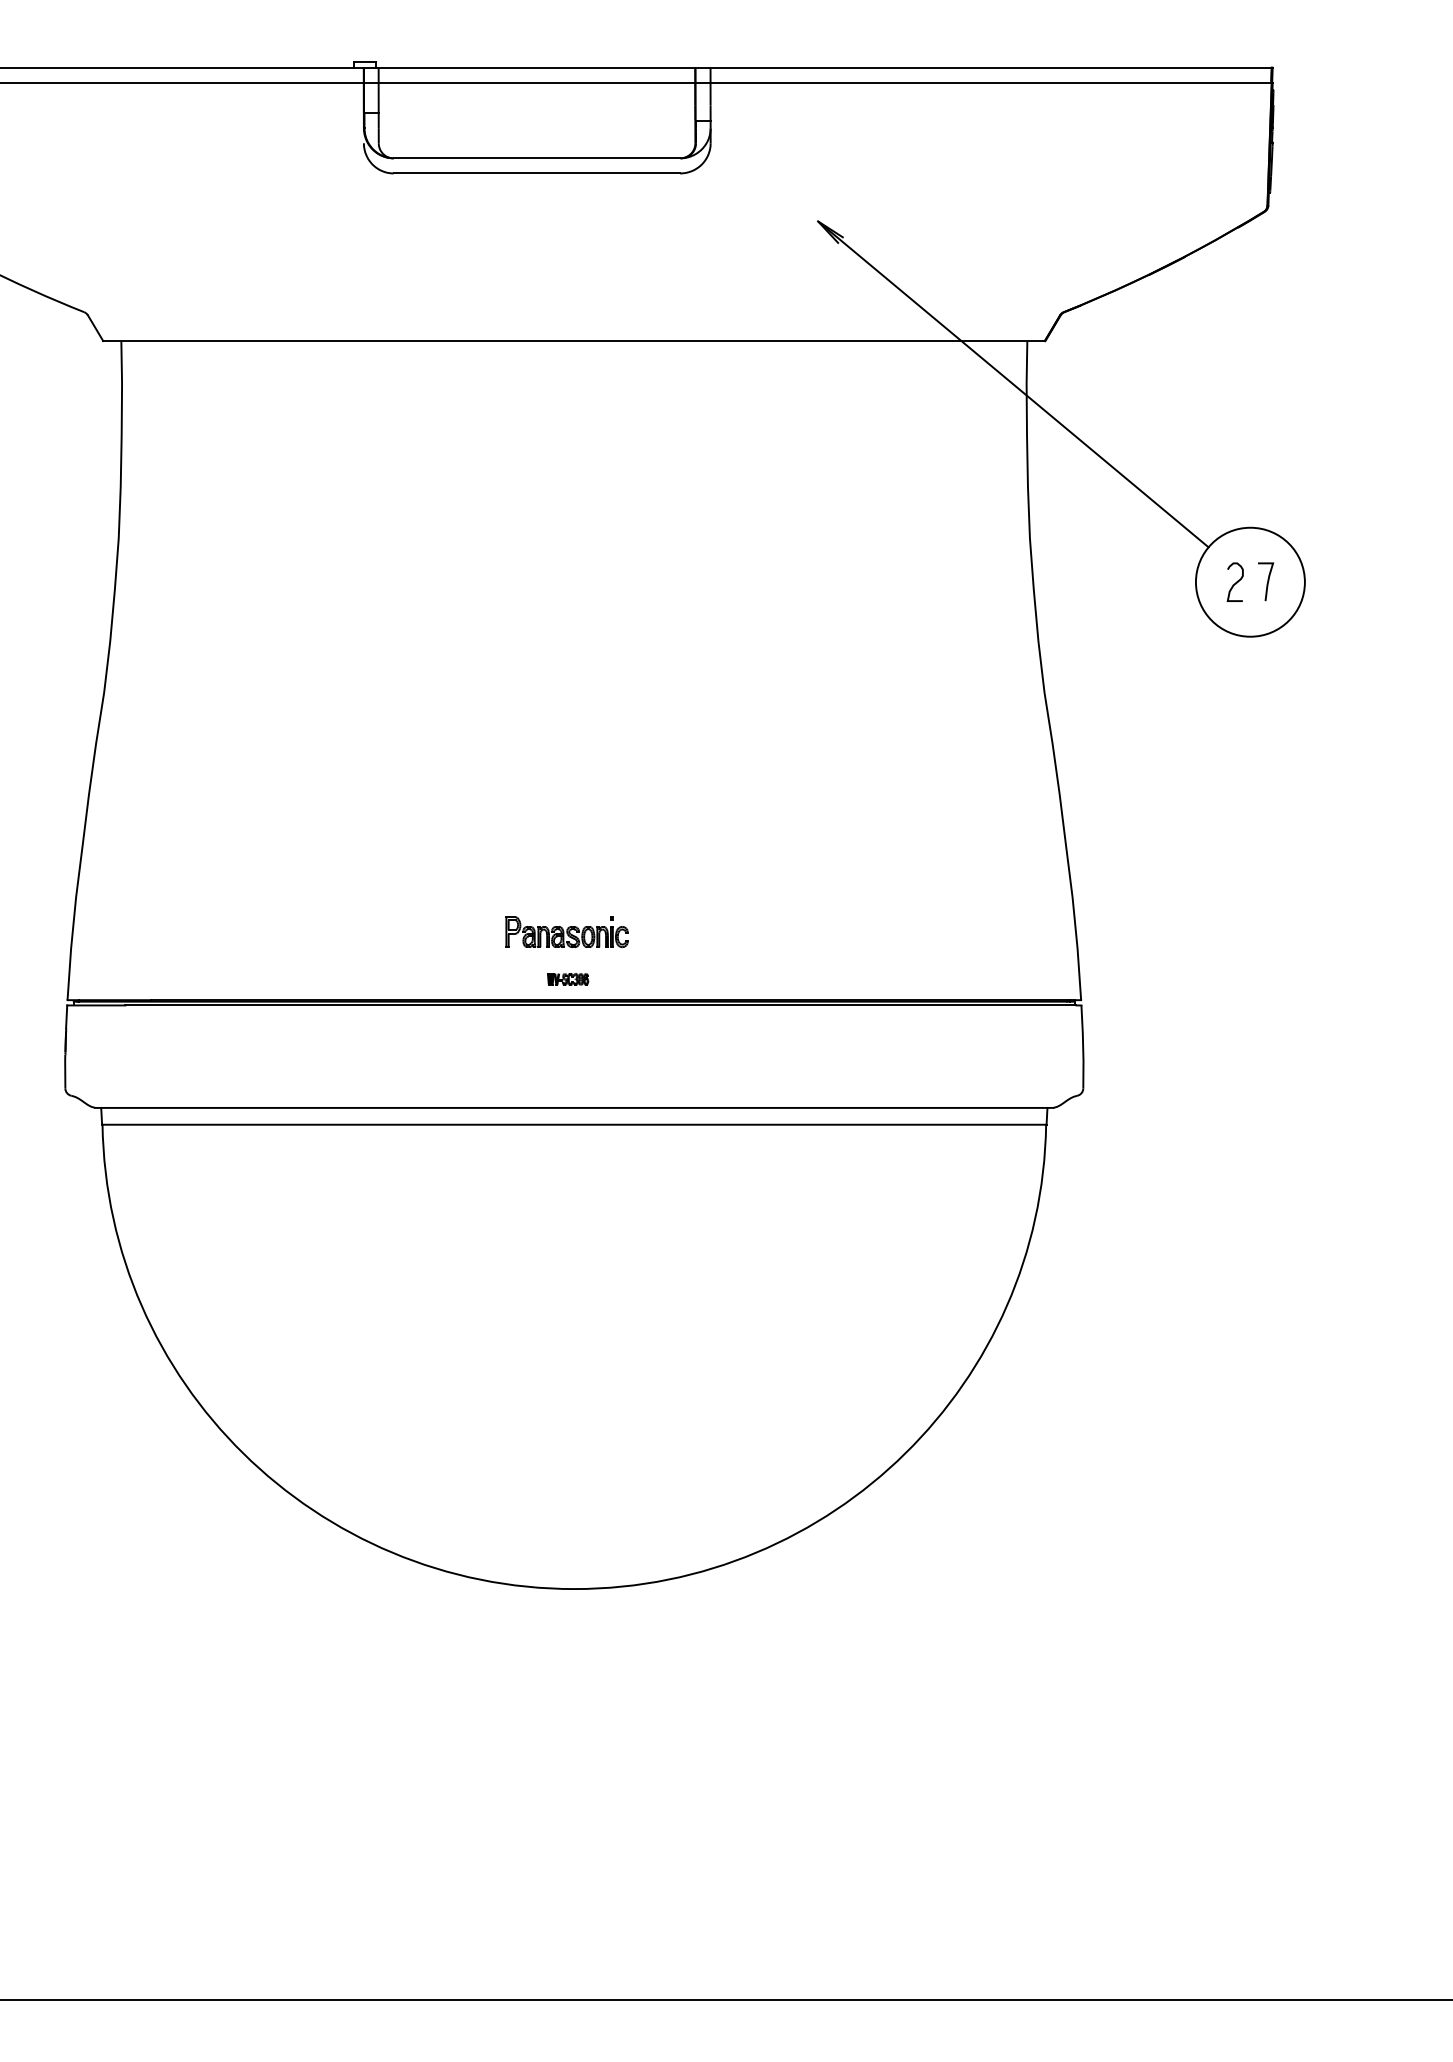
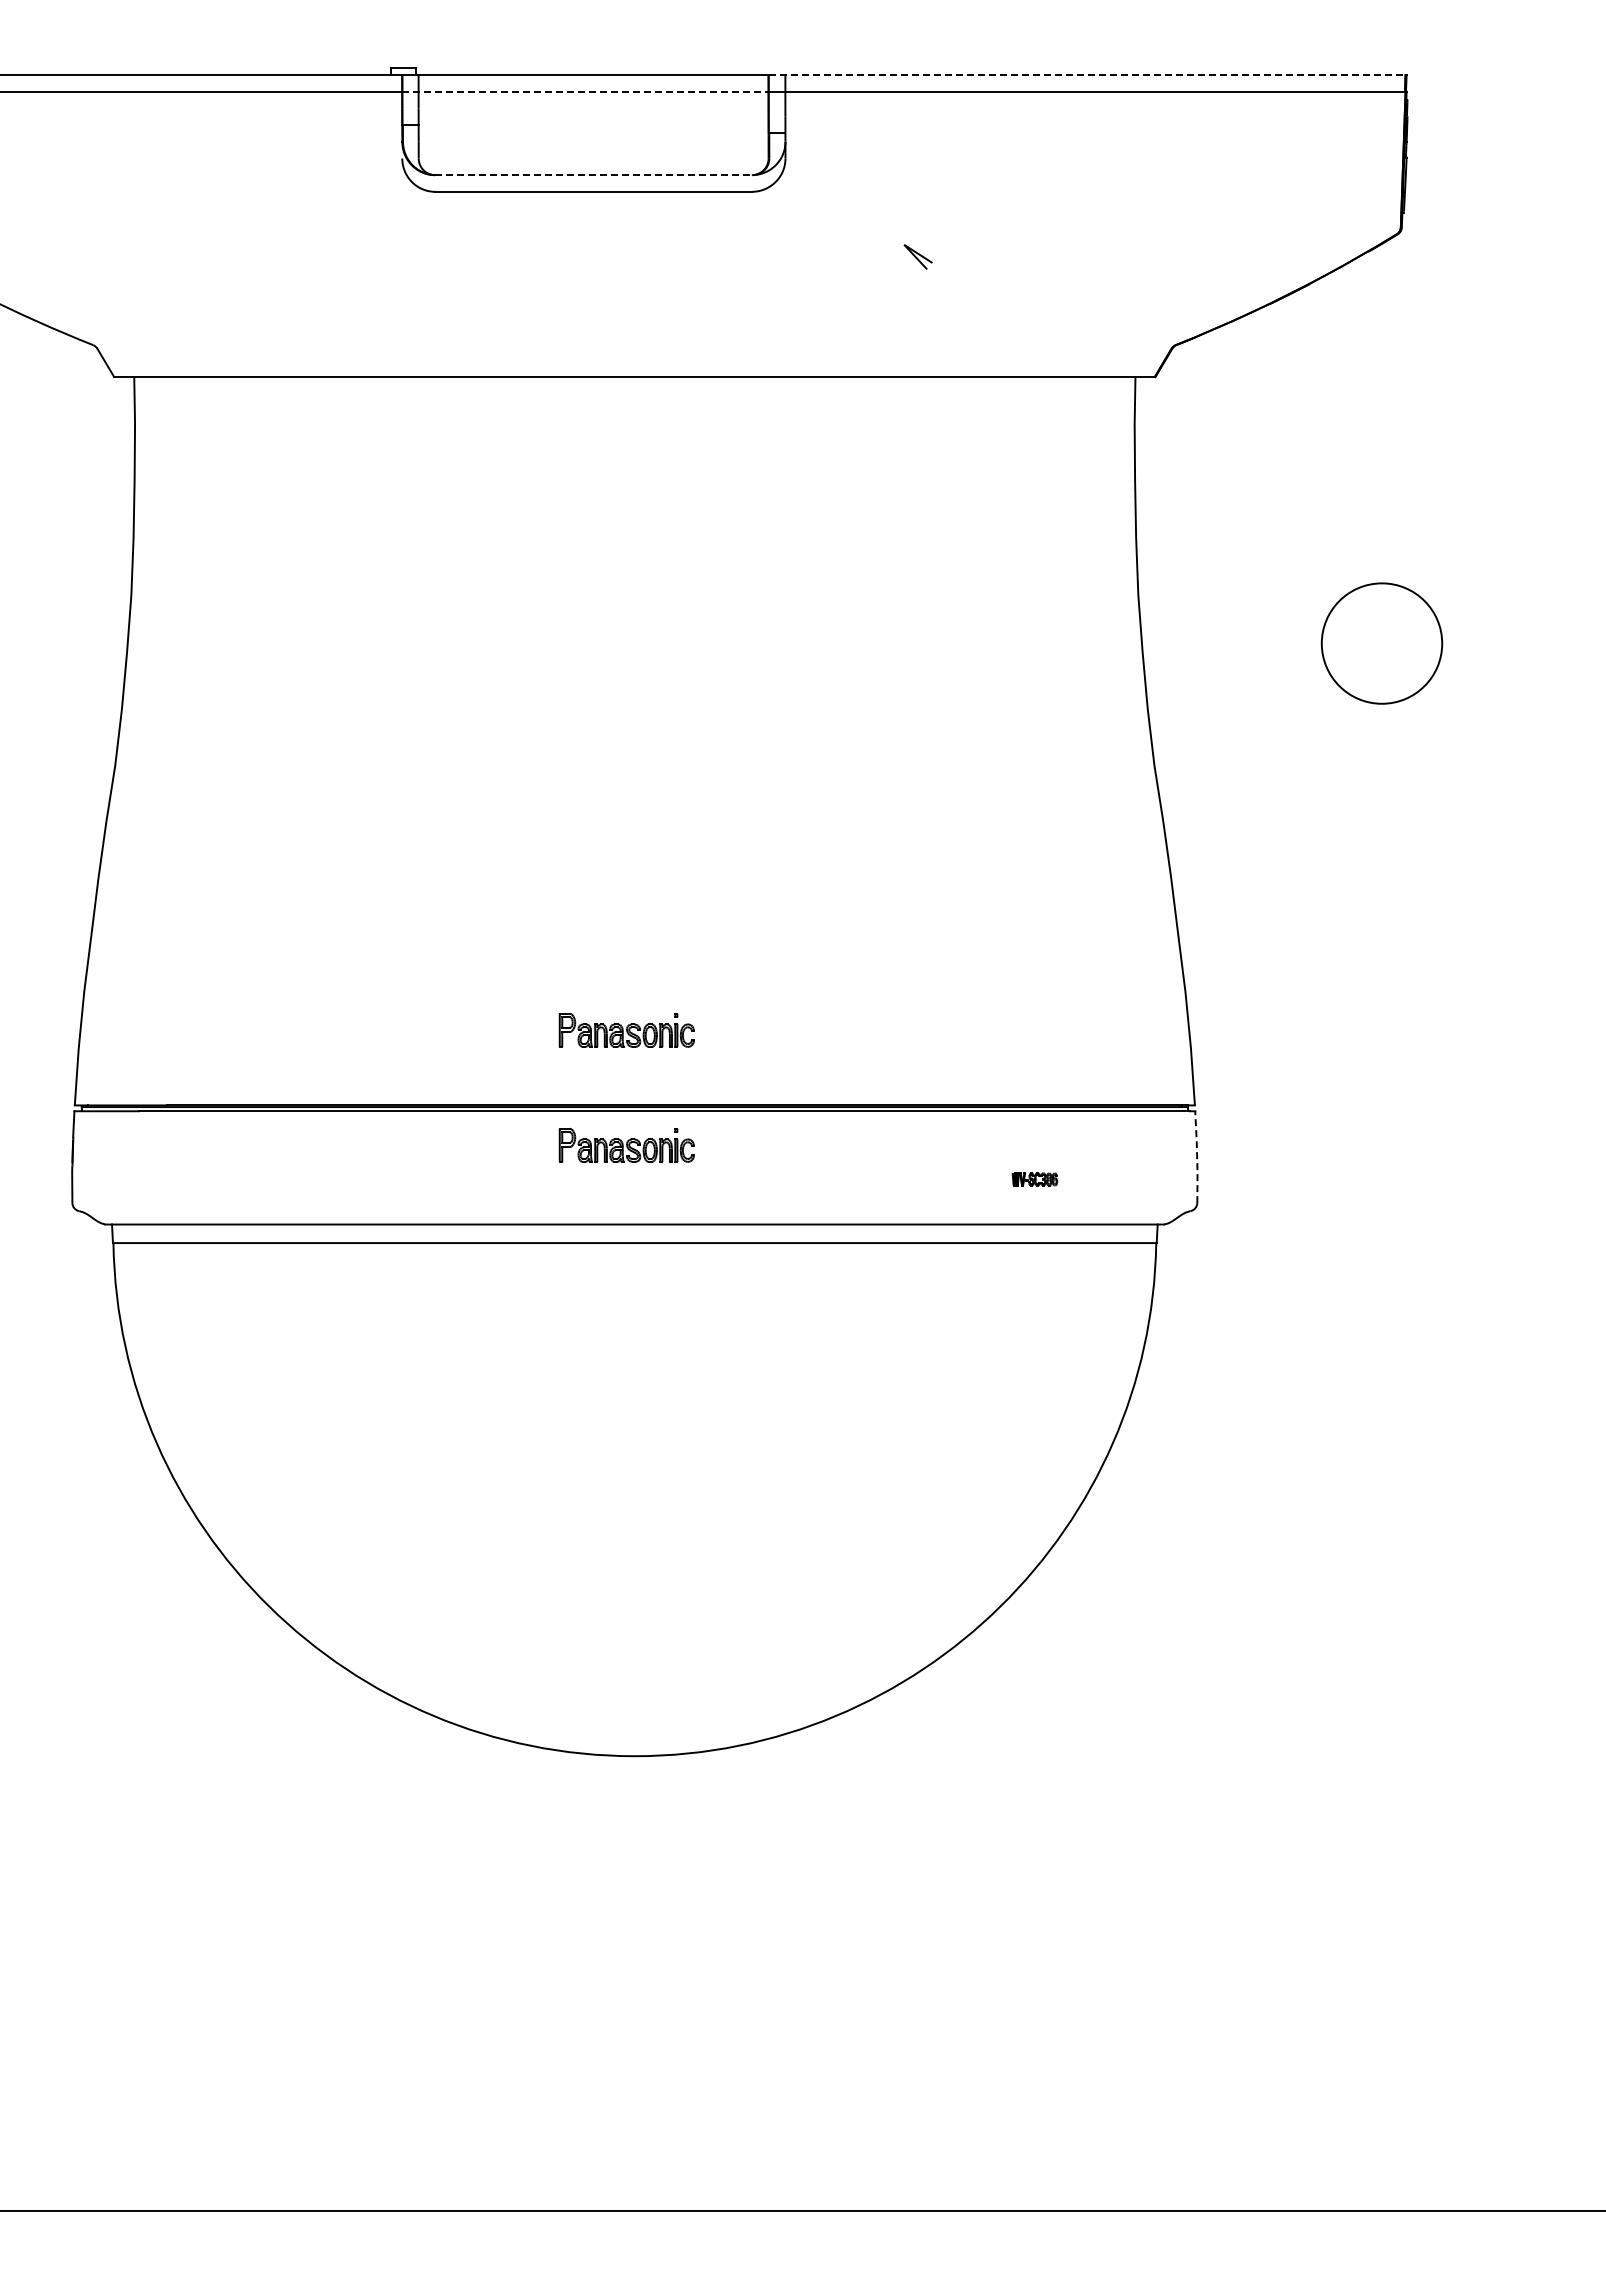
line: (983, 68) -> (1087, 75), solid -> dashed
line: (529, 82) -> (585, 91), solid -> dashed
line: (537, 158) -> (594, 175), solid -> dashed
line: (1012, 383) -> (1119, 424), removed
curve: (1267, 581) -> (1400, 642), removed
curve: (1235, 582) -> (1365, 643), removed
part: (567, 979) -> (1034, 1179), moved
part: (566, 1036) -> (626, 1145), added
line: (1083, 1046) -> (1197, 1156), solid -> dashed

